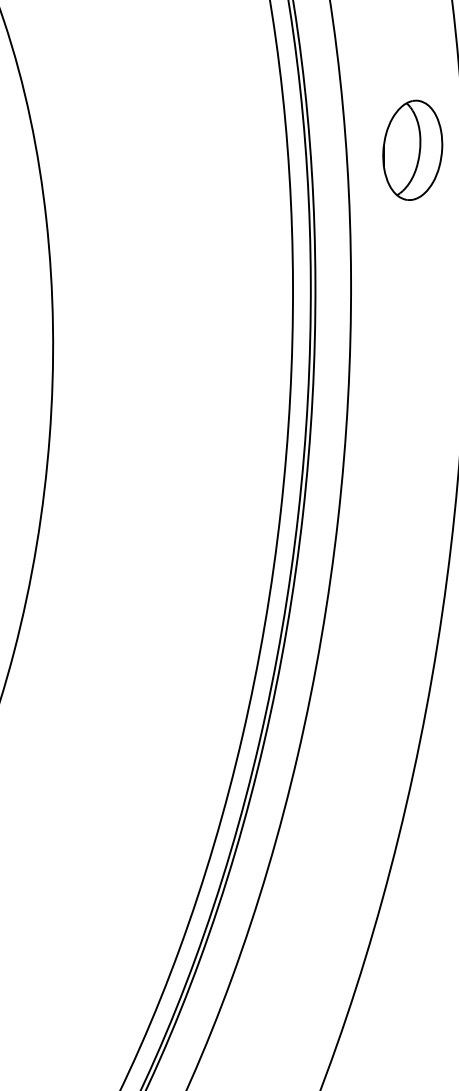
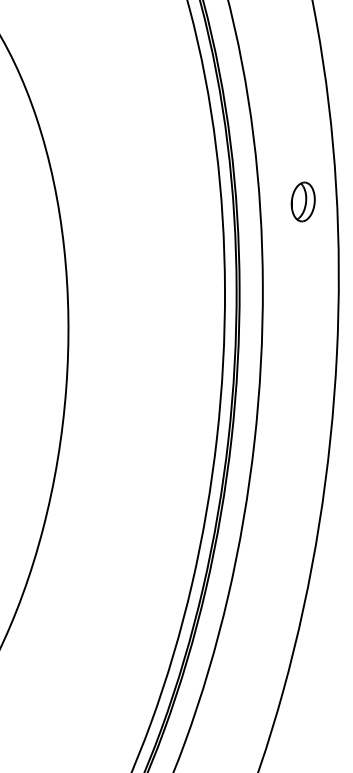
part: (413, 149) -> (303, 201), size x0.6

